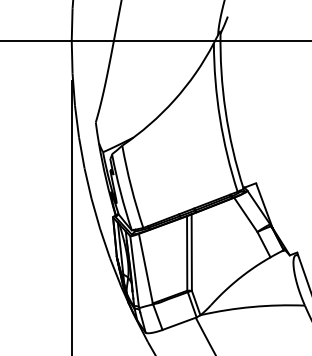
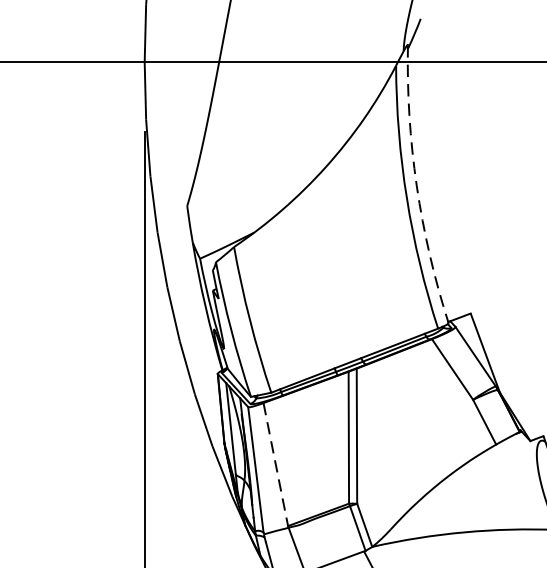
arc: (225, 111) -> (416, 186), solid -> dashed
line: (145, 269) -> (275, 466), solid -> dashed

